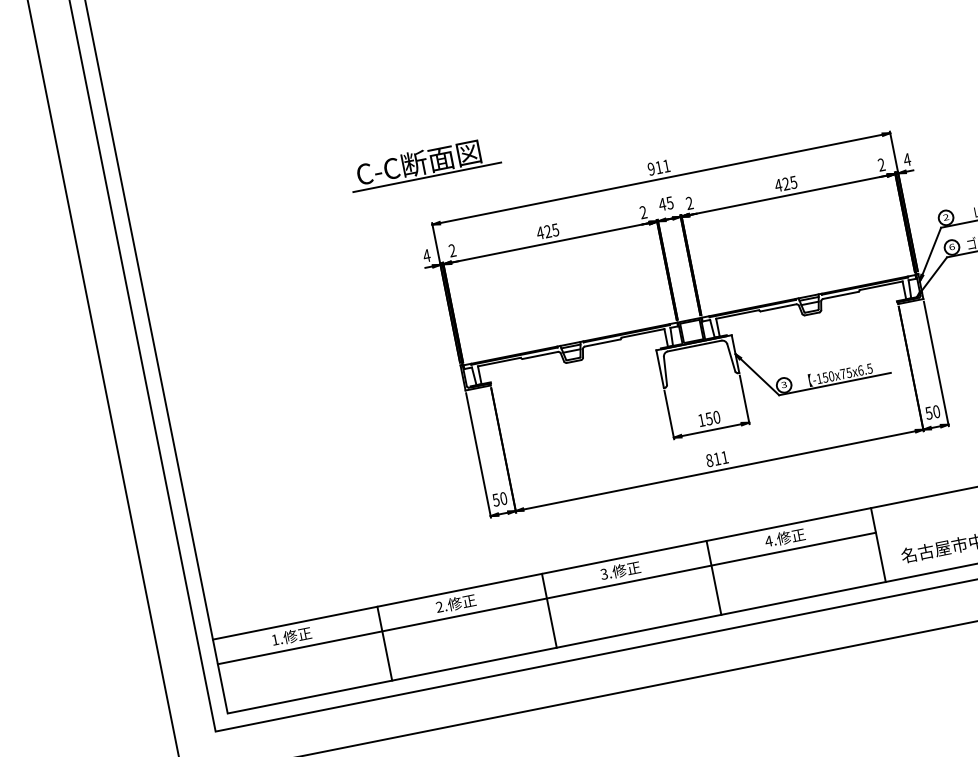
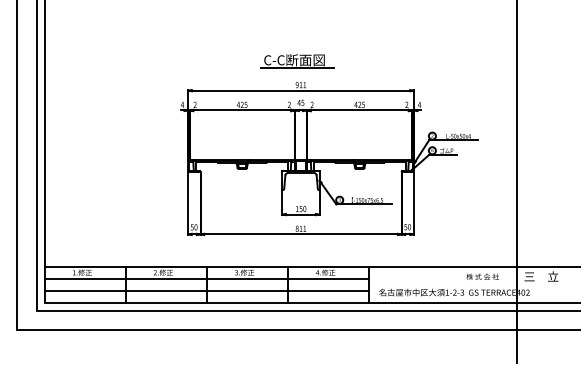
part: (425, 164) -> (297, 61), moved
line: (550, 622) -> (206, 290), added

